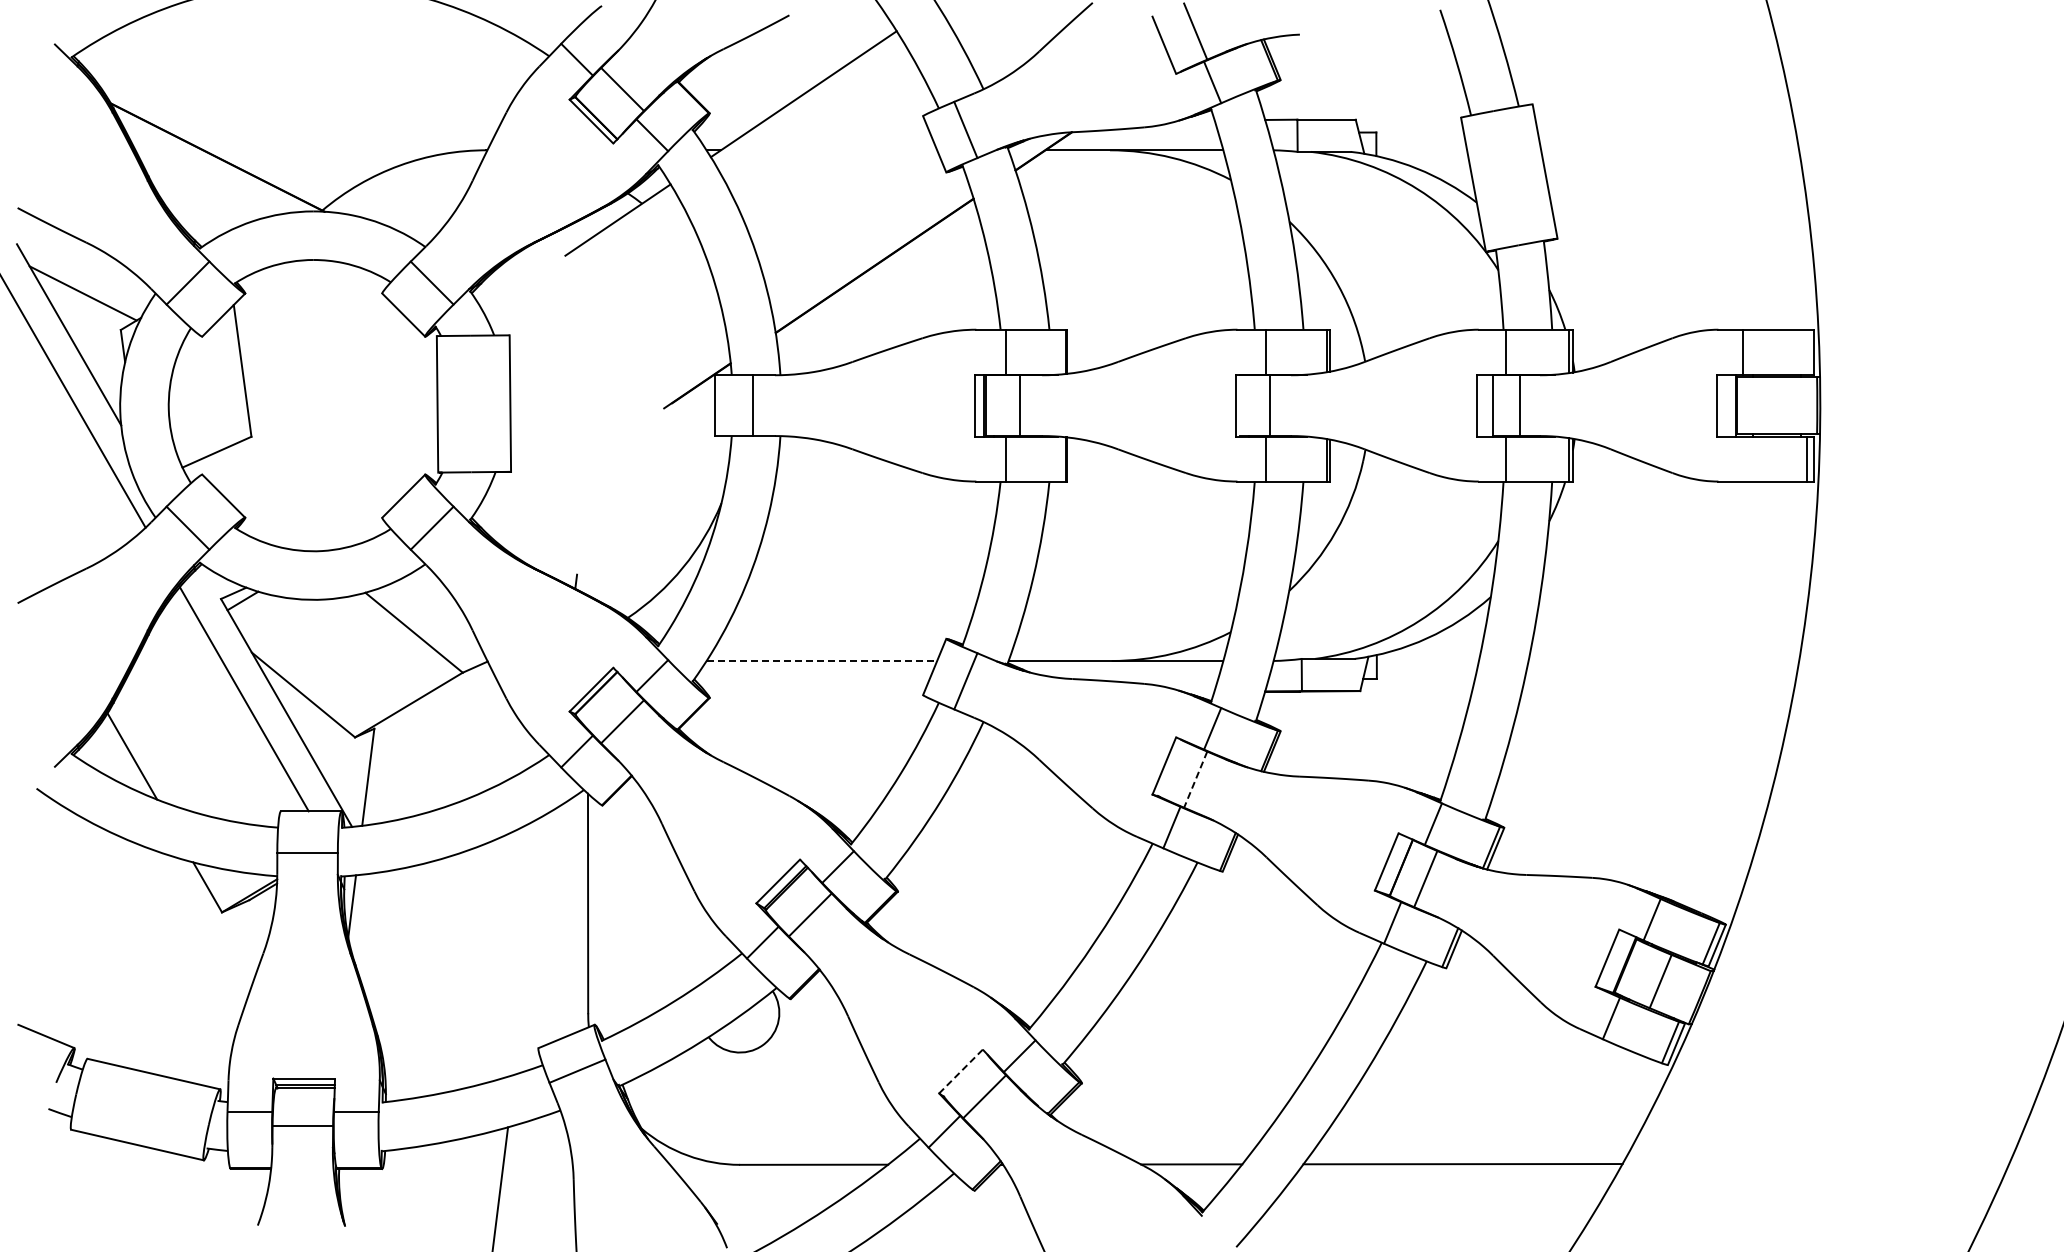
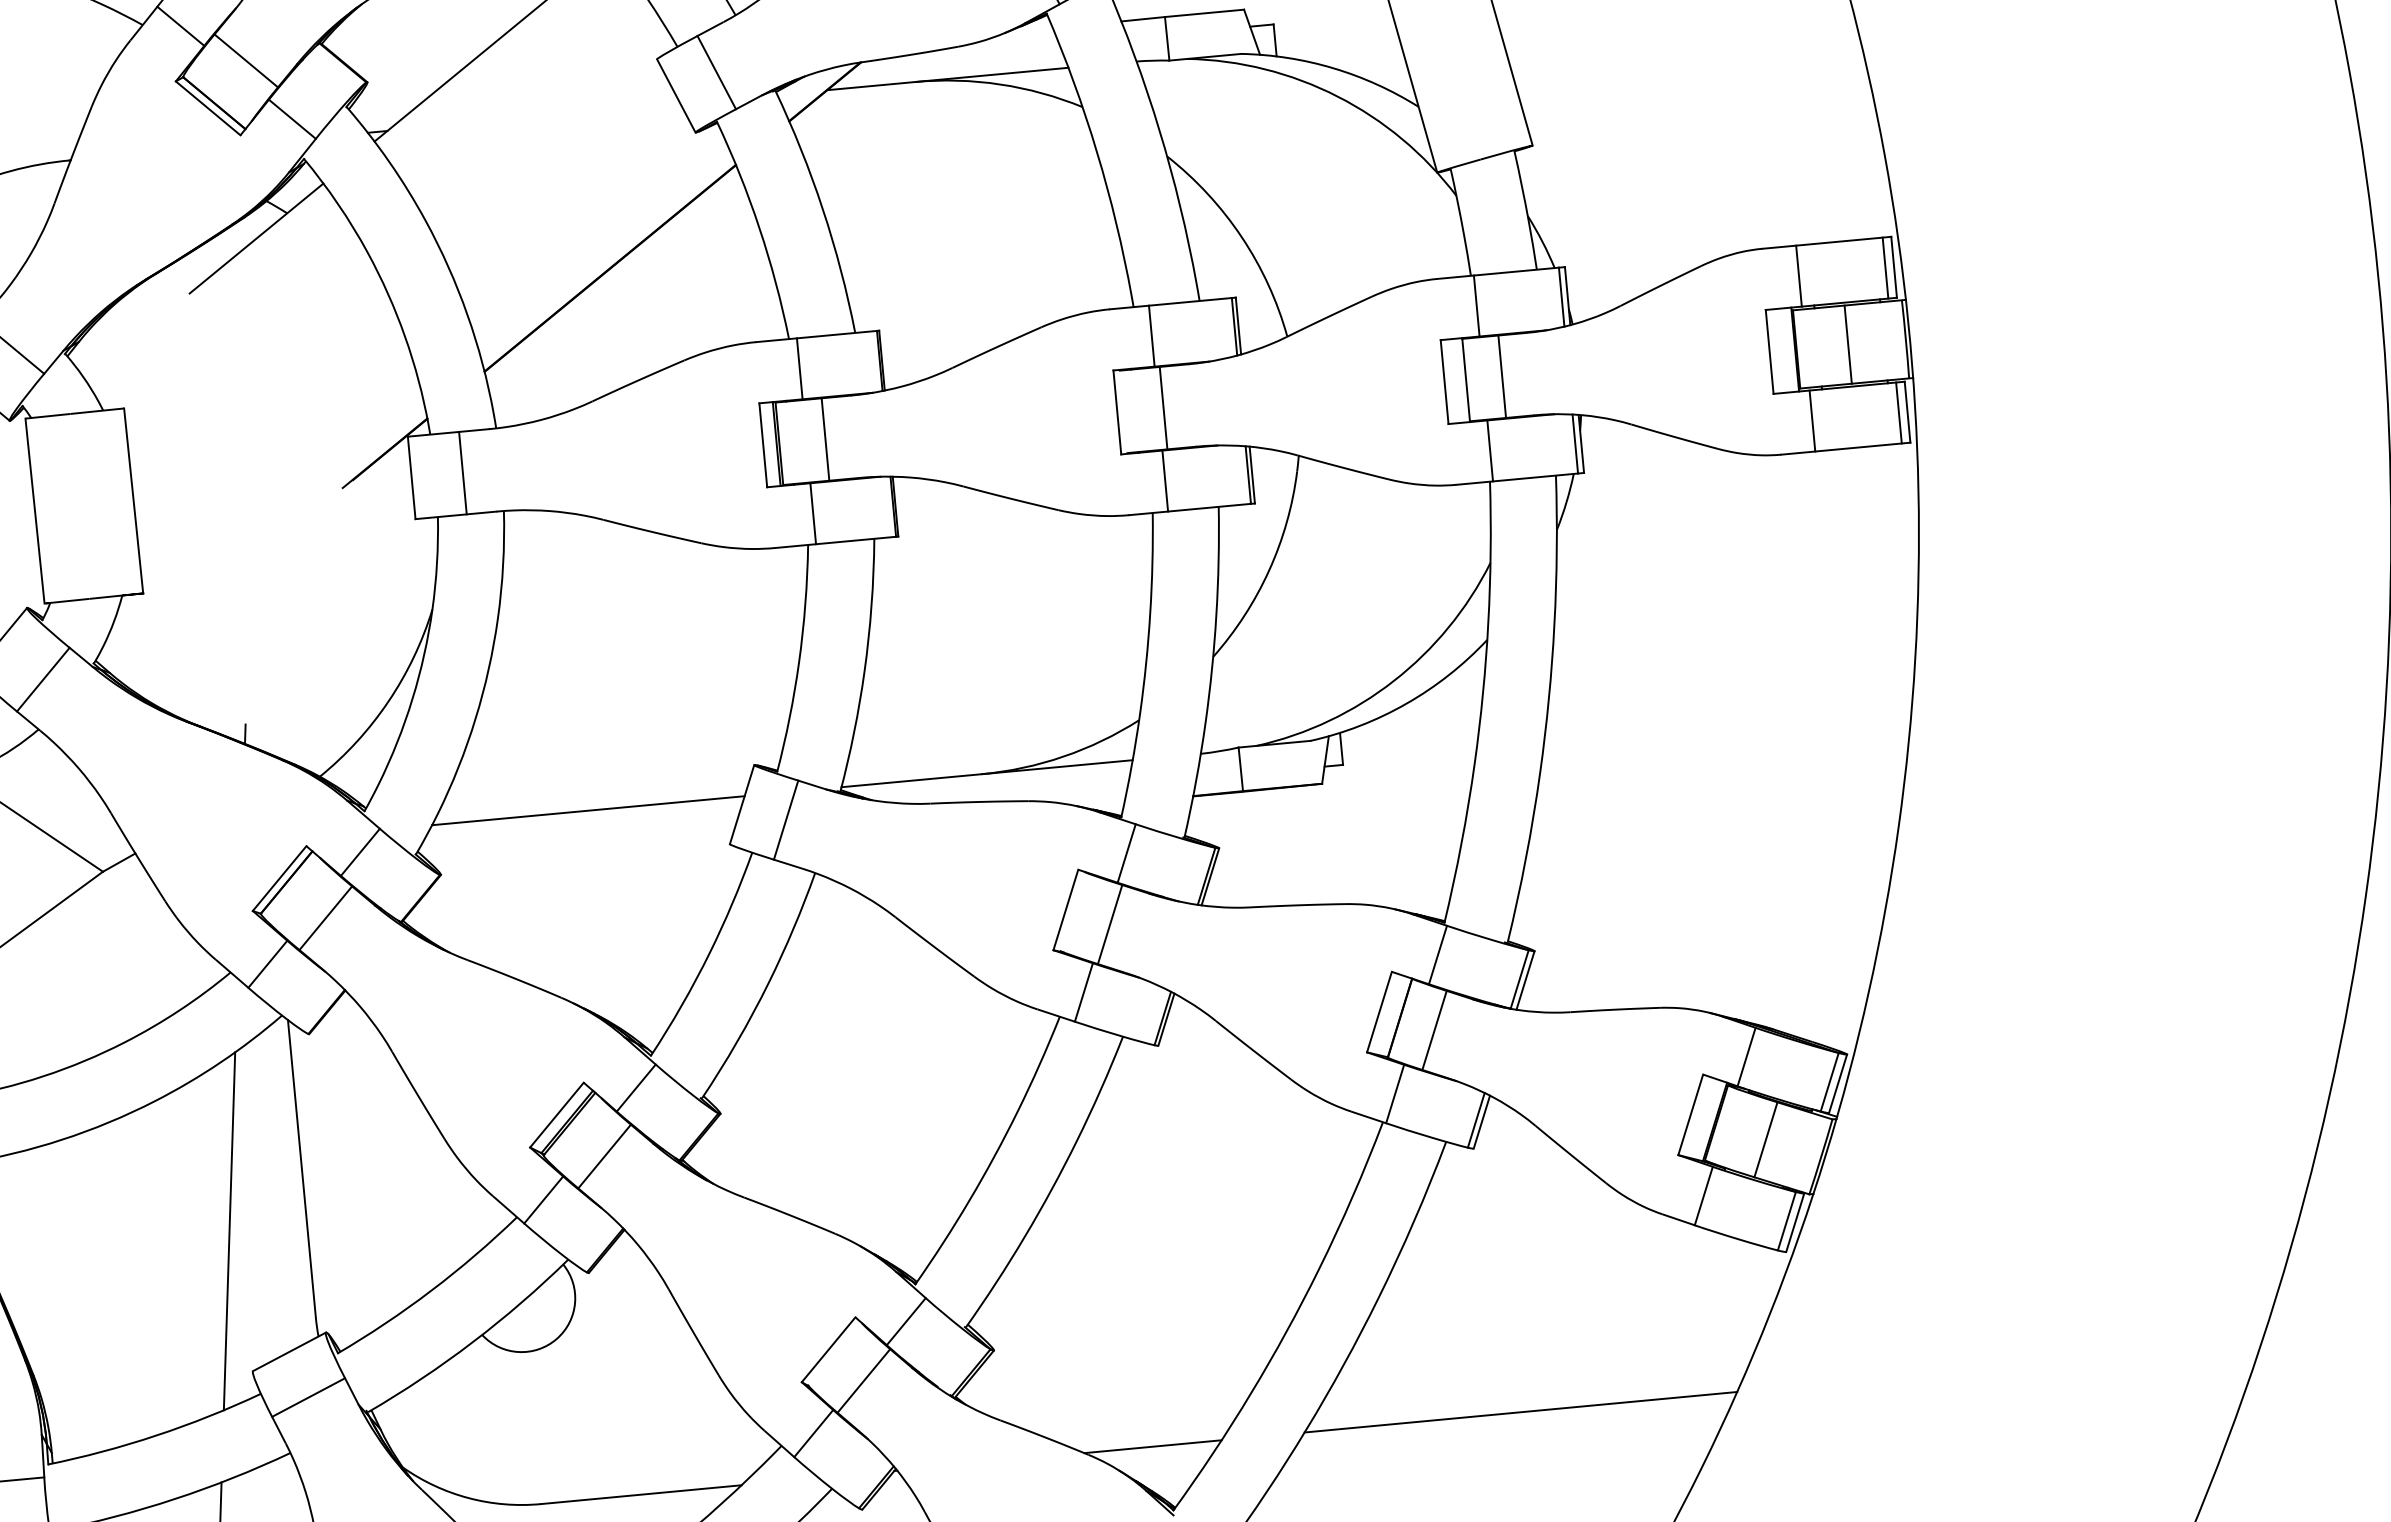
line: (1807, 351) -> (1885, 267), added
line: (1774, 405) -> (1847, 344), added
line: (1743, 458) -> (1812, 420), added
line: (822, 661) -> (589, 811), dashed -> solid
line: (1195, 780) -> (1109, 925), dashed -> solid
line: (530, 943) -> (228, 1230), added
line: (961, 1071) -> (829, 1349), dashed -> solid

